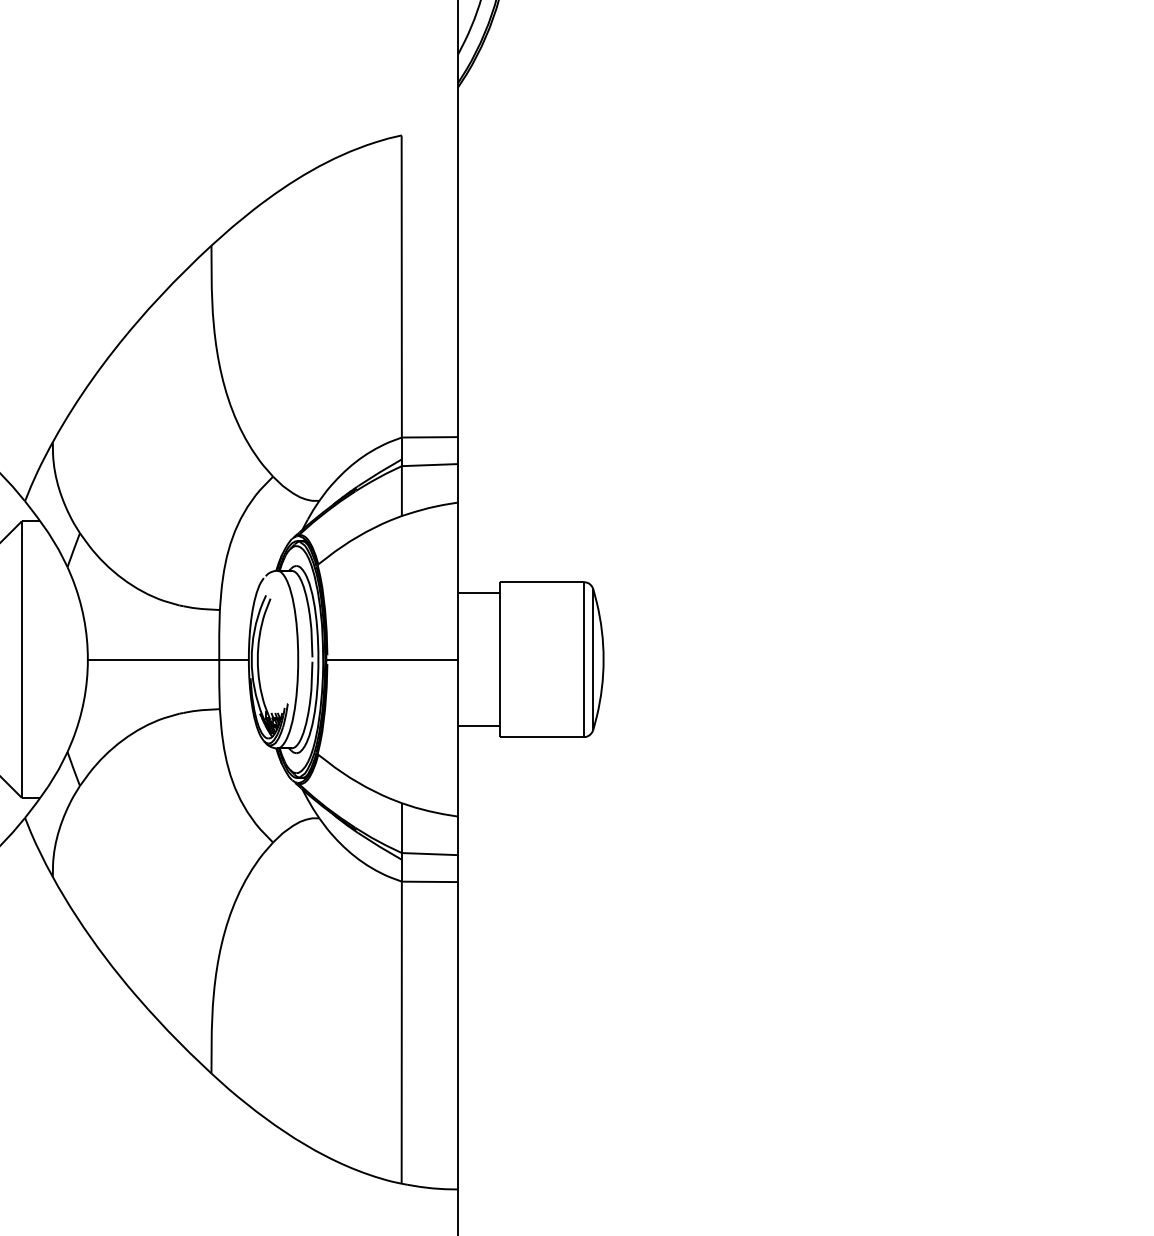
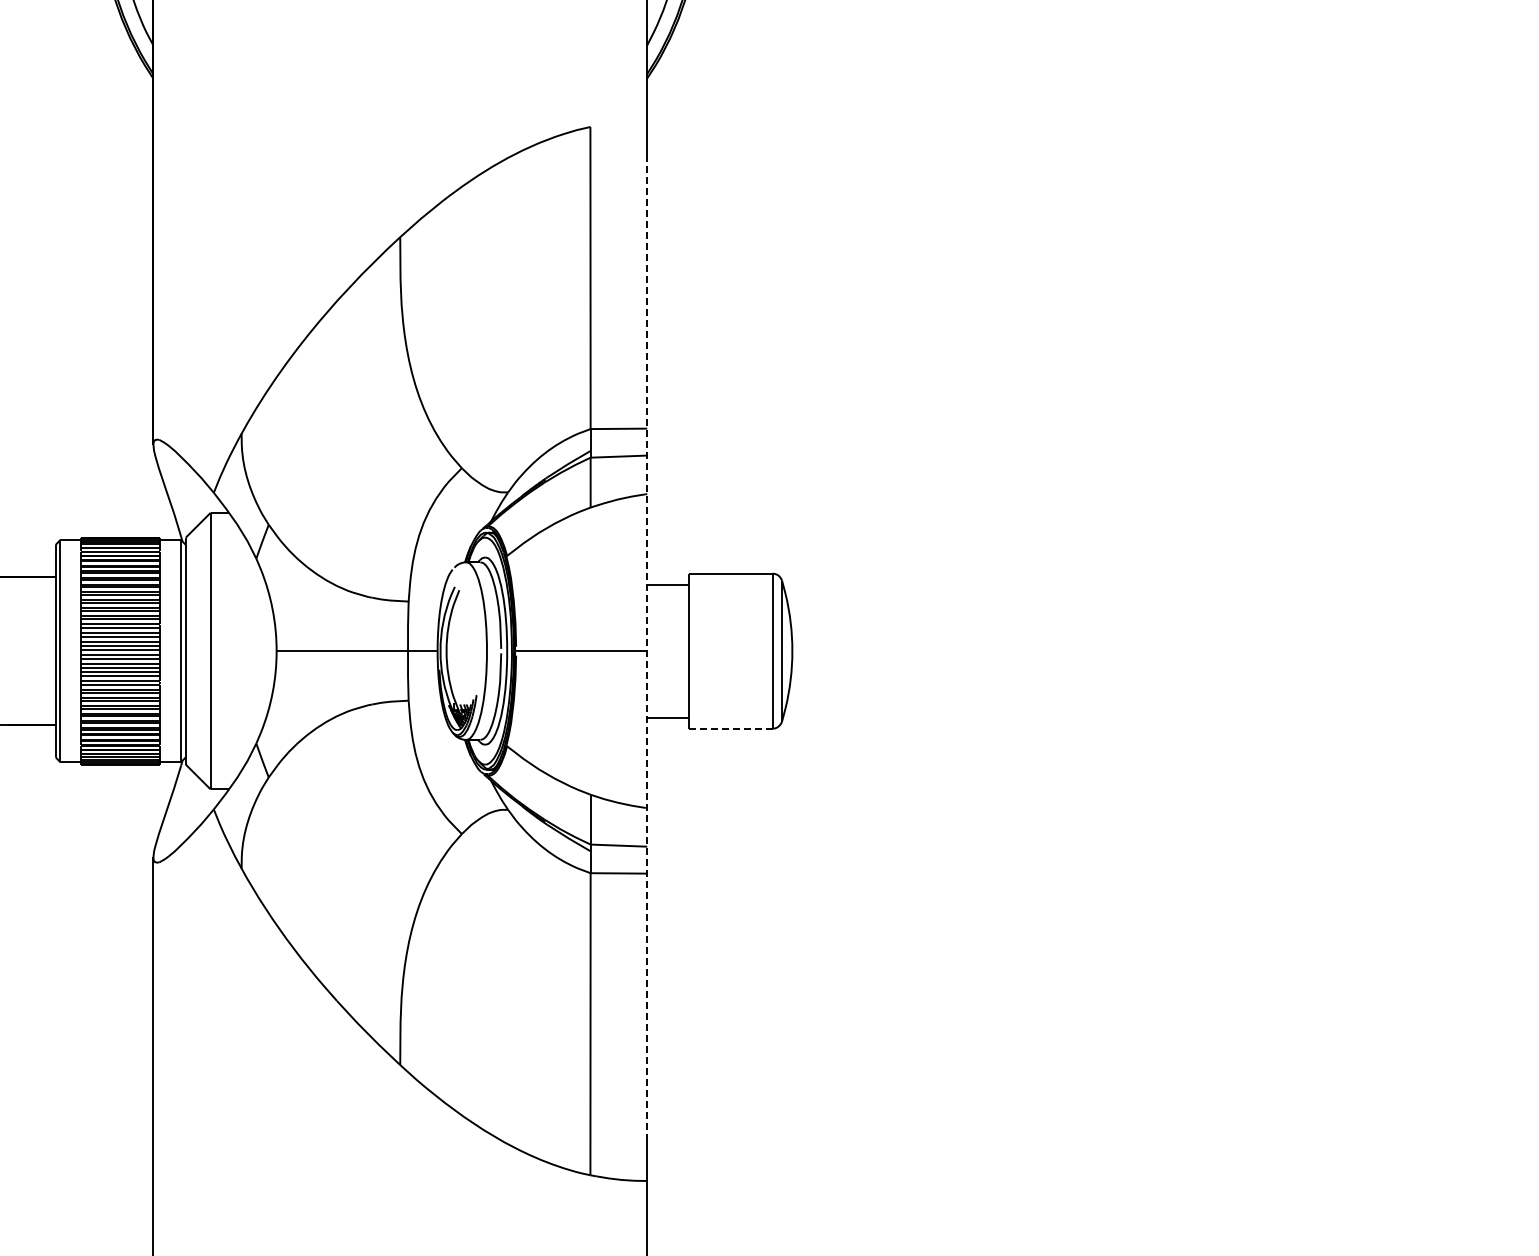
line: (458, 659) -> (647, 651), solid -> dashed
line: (541, 736) -> (730, 728), solid -> dashed

